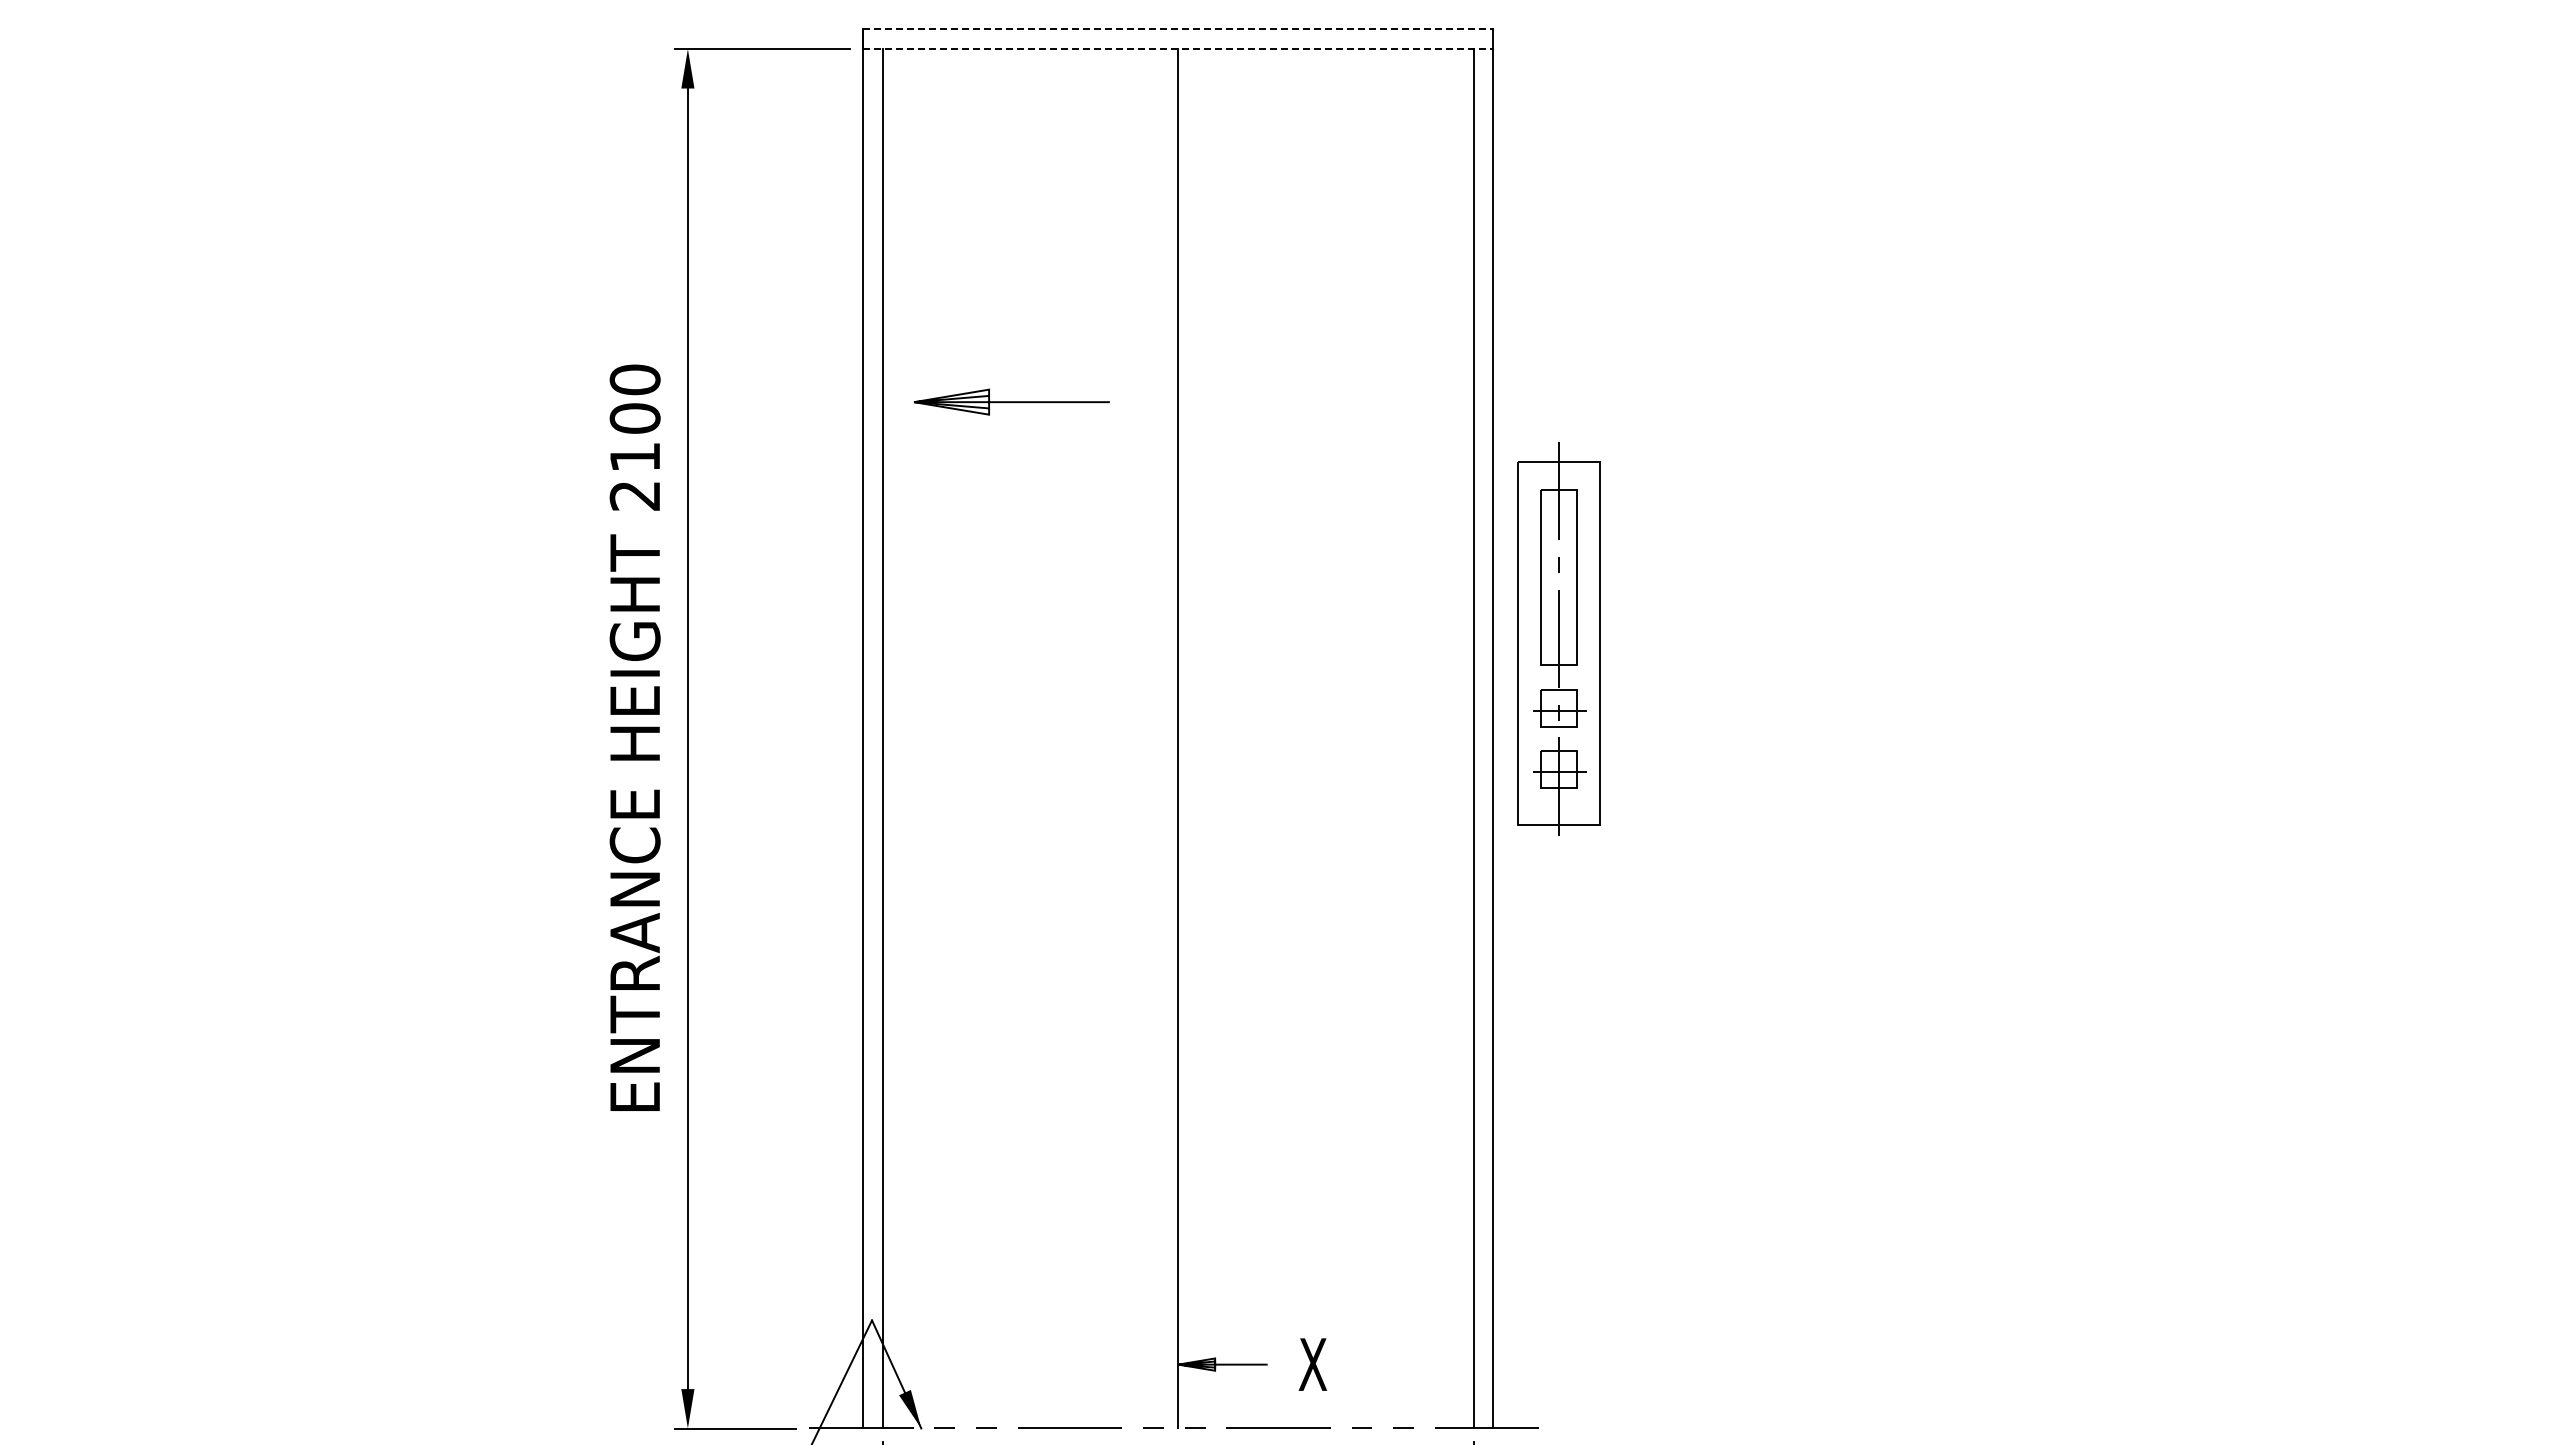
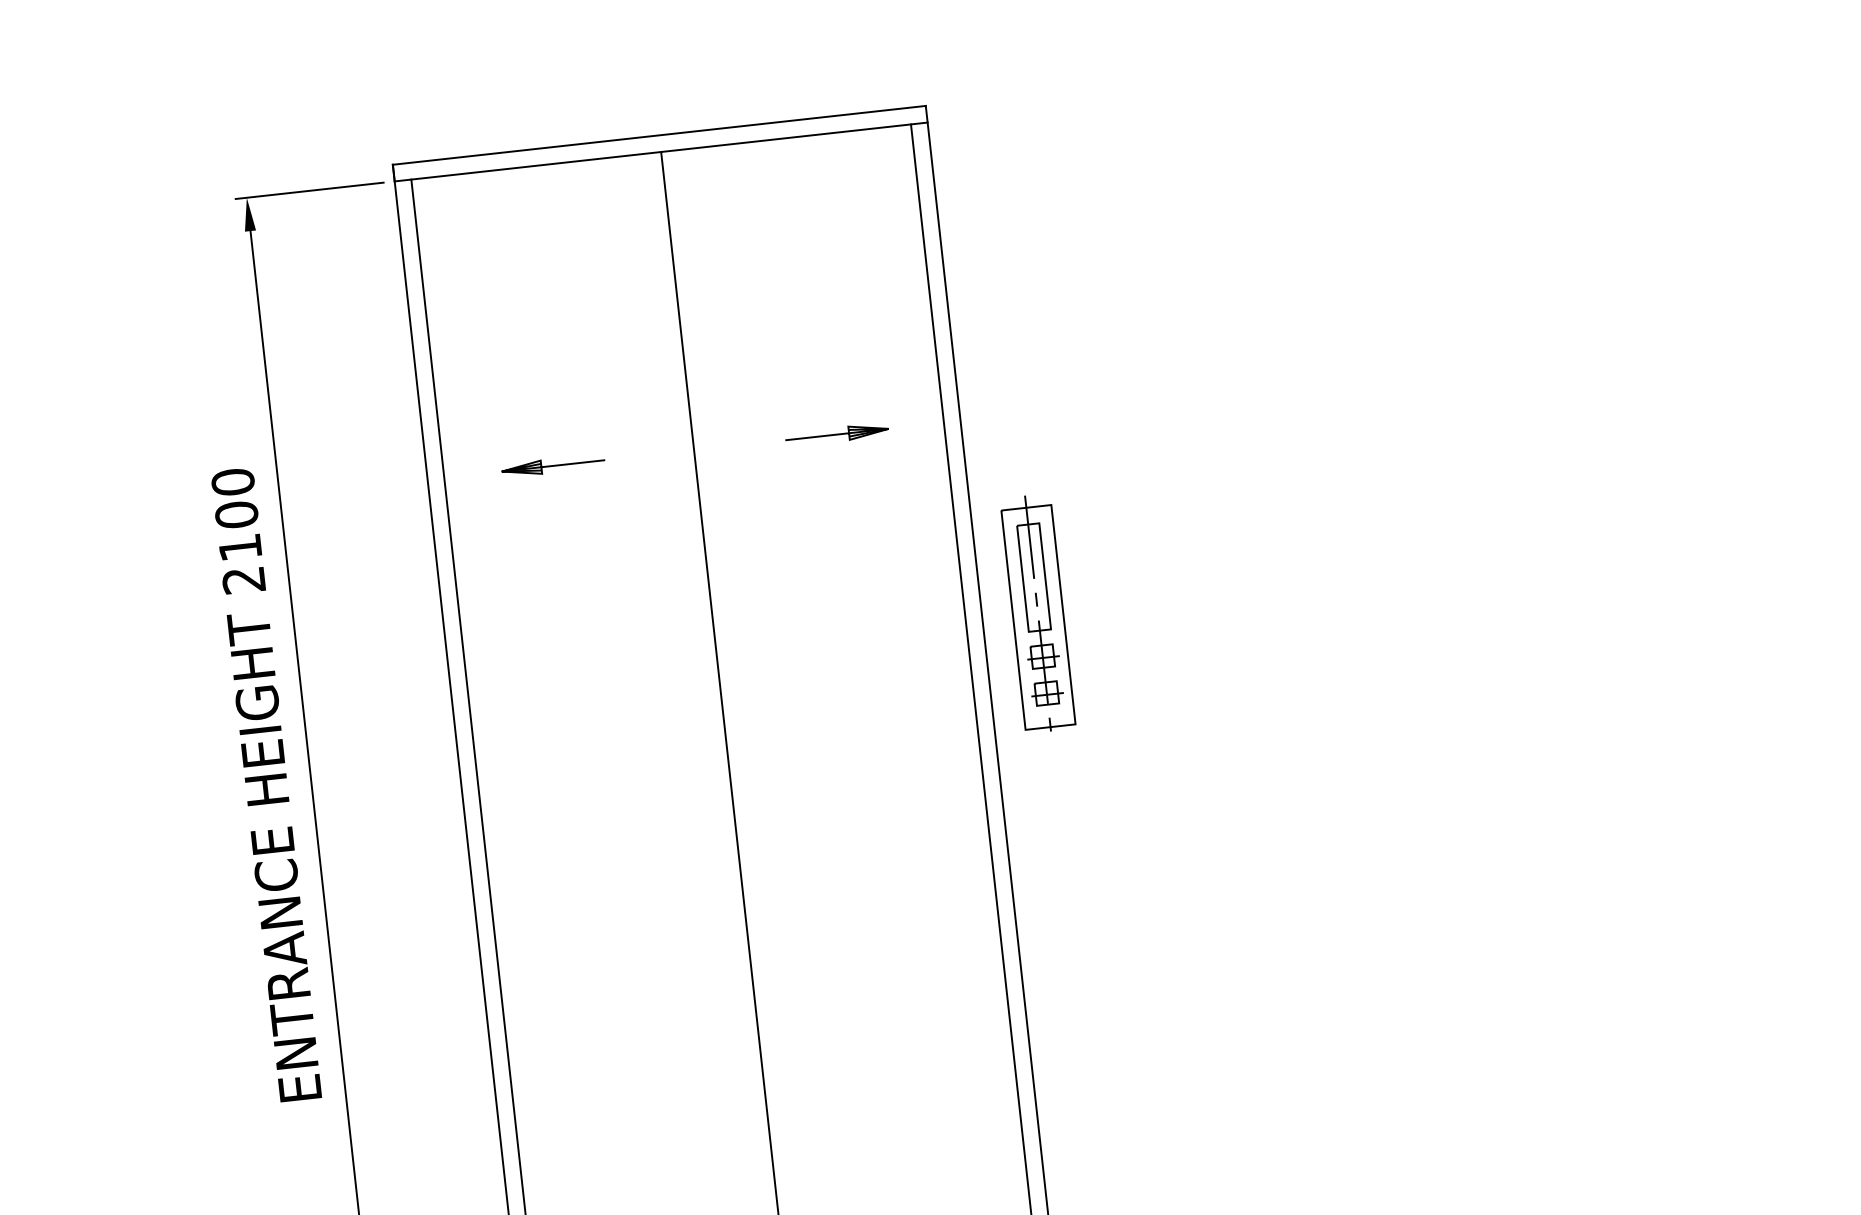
line: (1178, 29) -> (659, 135), dashed -> solid
line: (1178, 49) -> (661, 152), dashed -> solid
part: (1011, 401) -> (553, 465), size x0.62
part: (1347, 401) -> (837, 434), added
part: (1559, 637) -> (1038, 613), size x0.71

